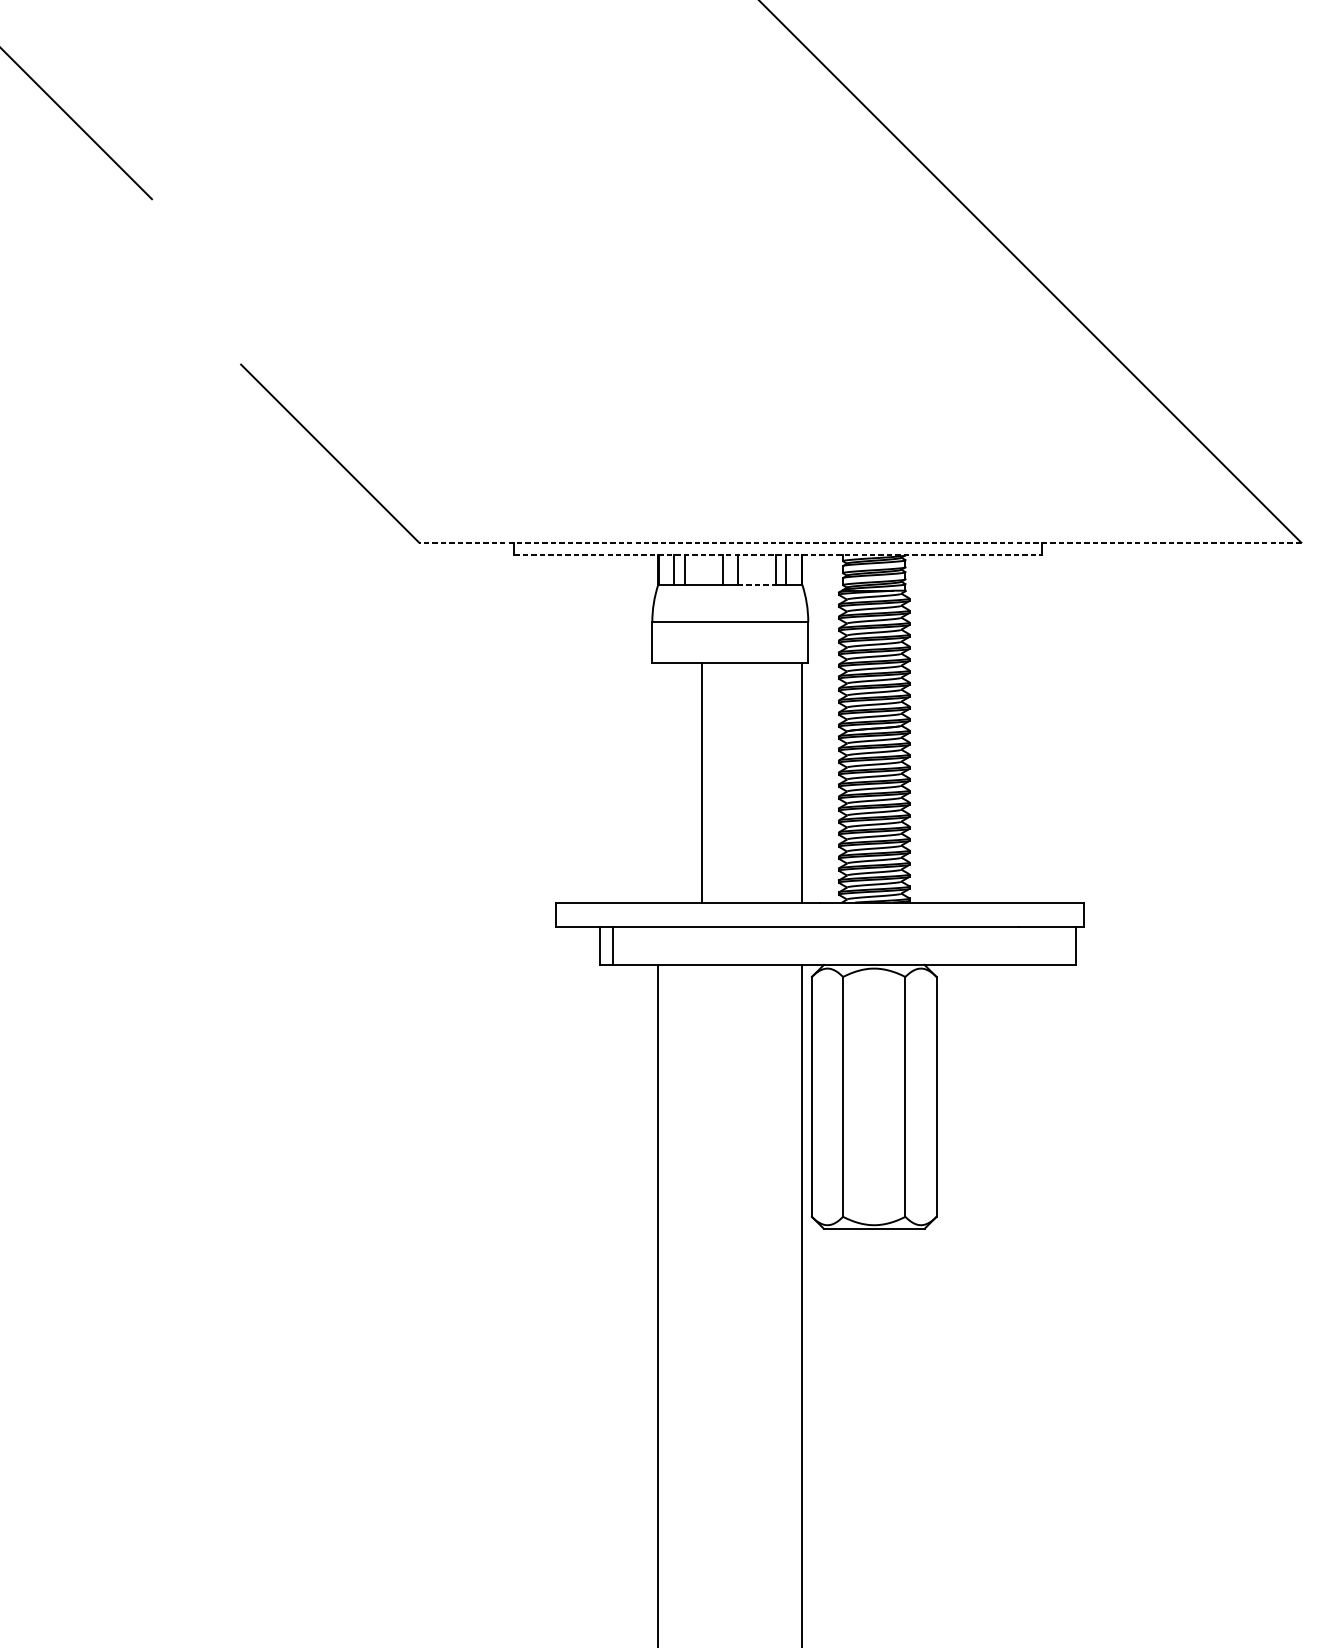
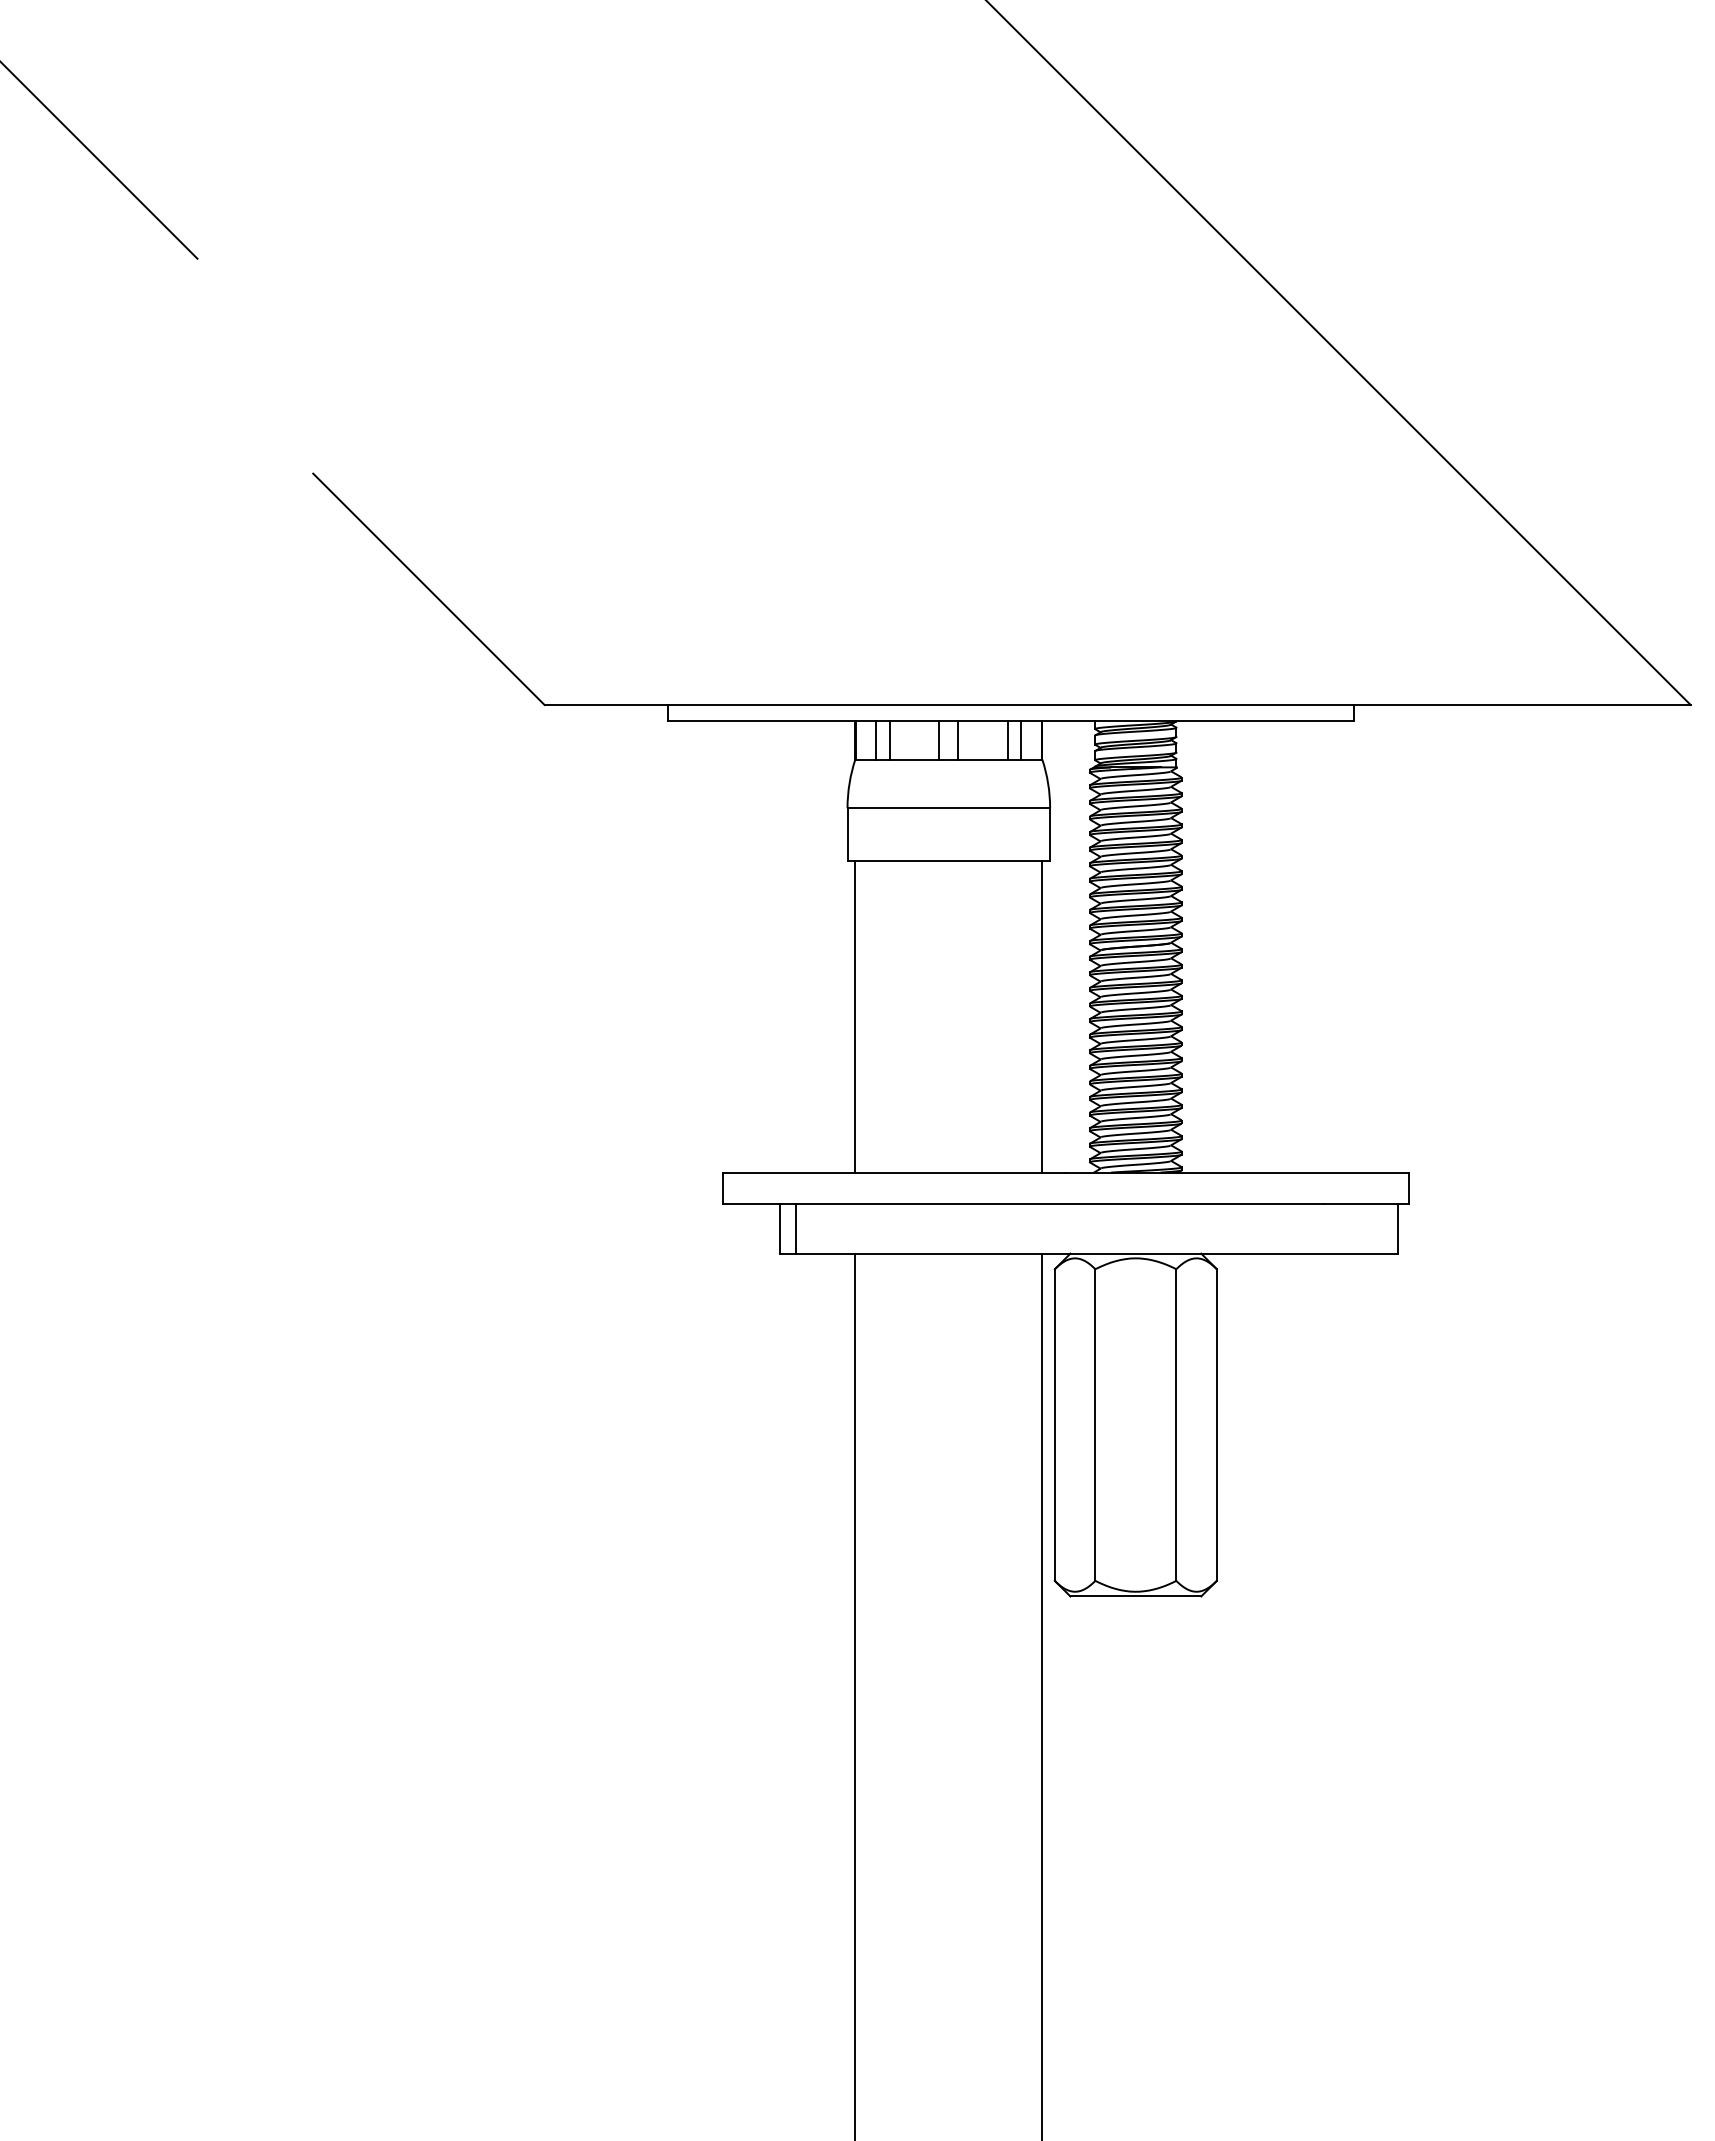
line: (860, 543) -> (1117, 705), dashed -> solid
line: (778, 554) -> (1011, 720), dashed -> solid
line: (756, 584) -> (983, 759), dashed -> solid
line: (702, 782) -> (855, 1016), moved

